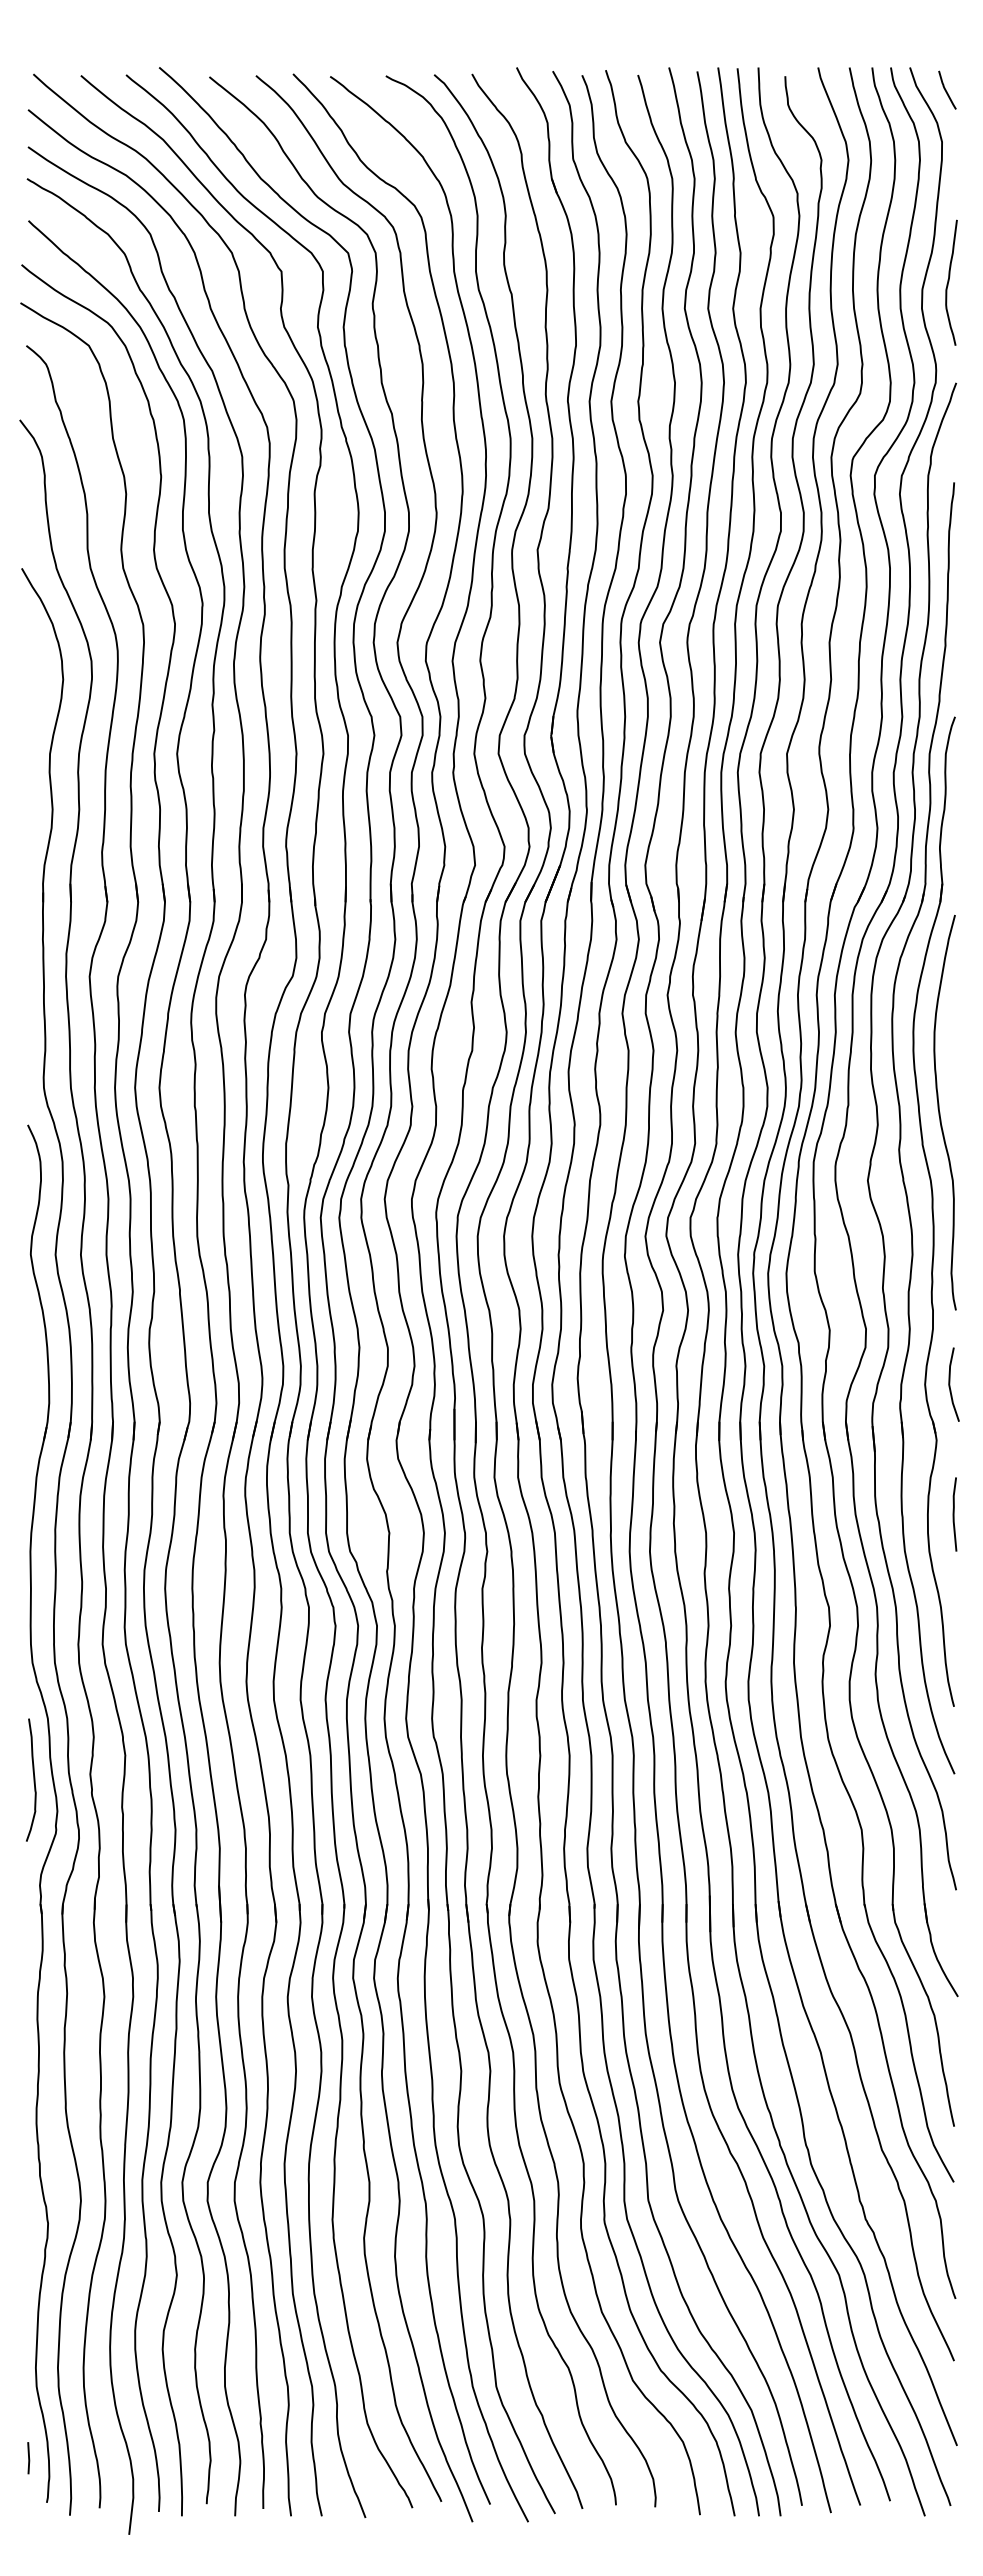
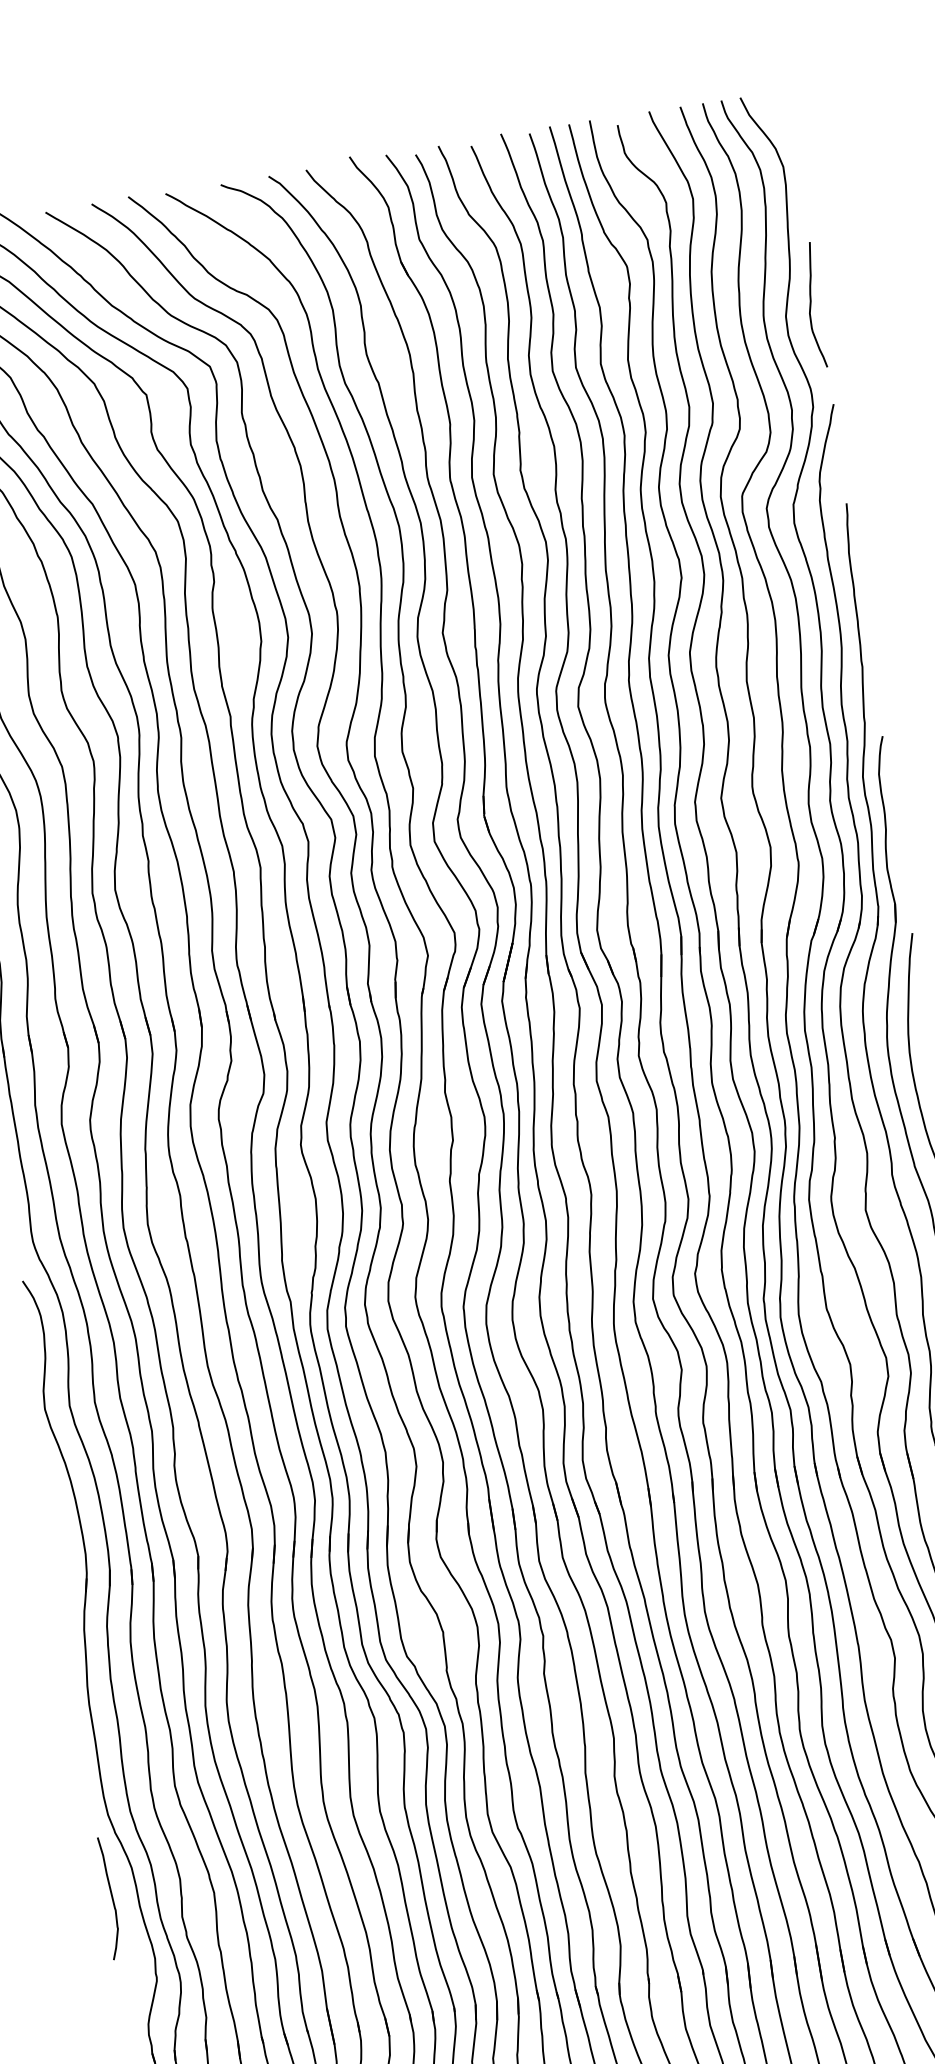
curve: (946, 89) -> (779, 114), removed
curve: (33, 1779) -> (111, 1897), moved

